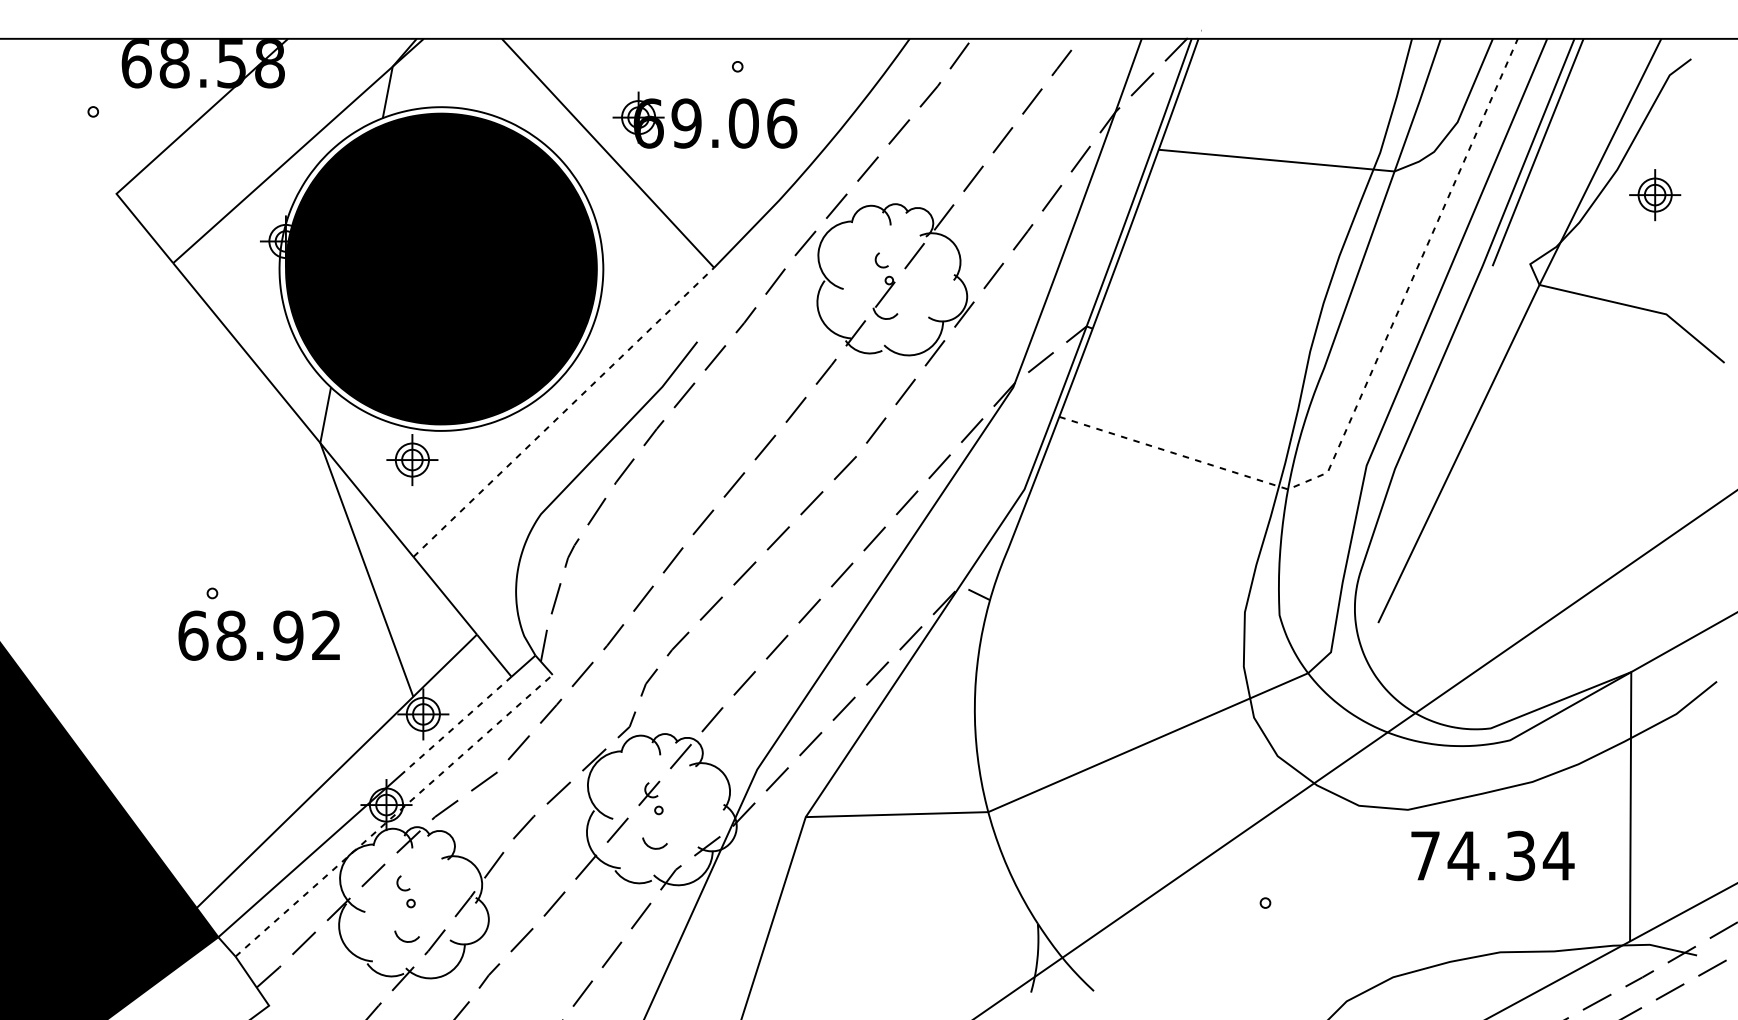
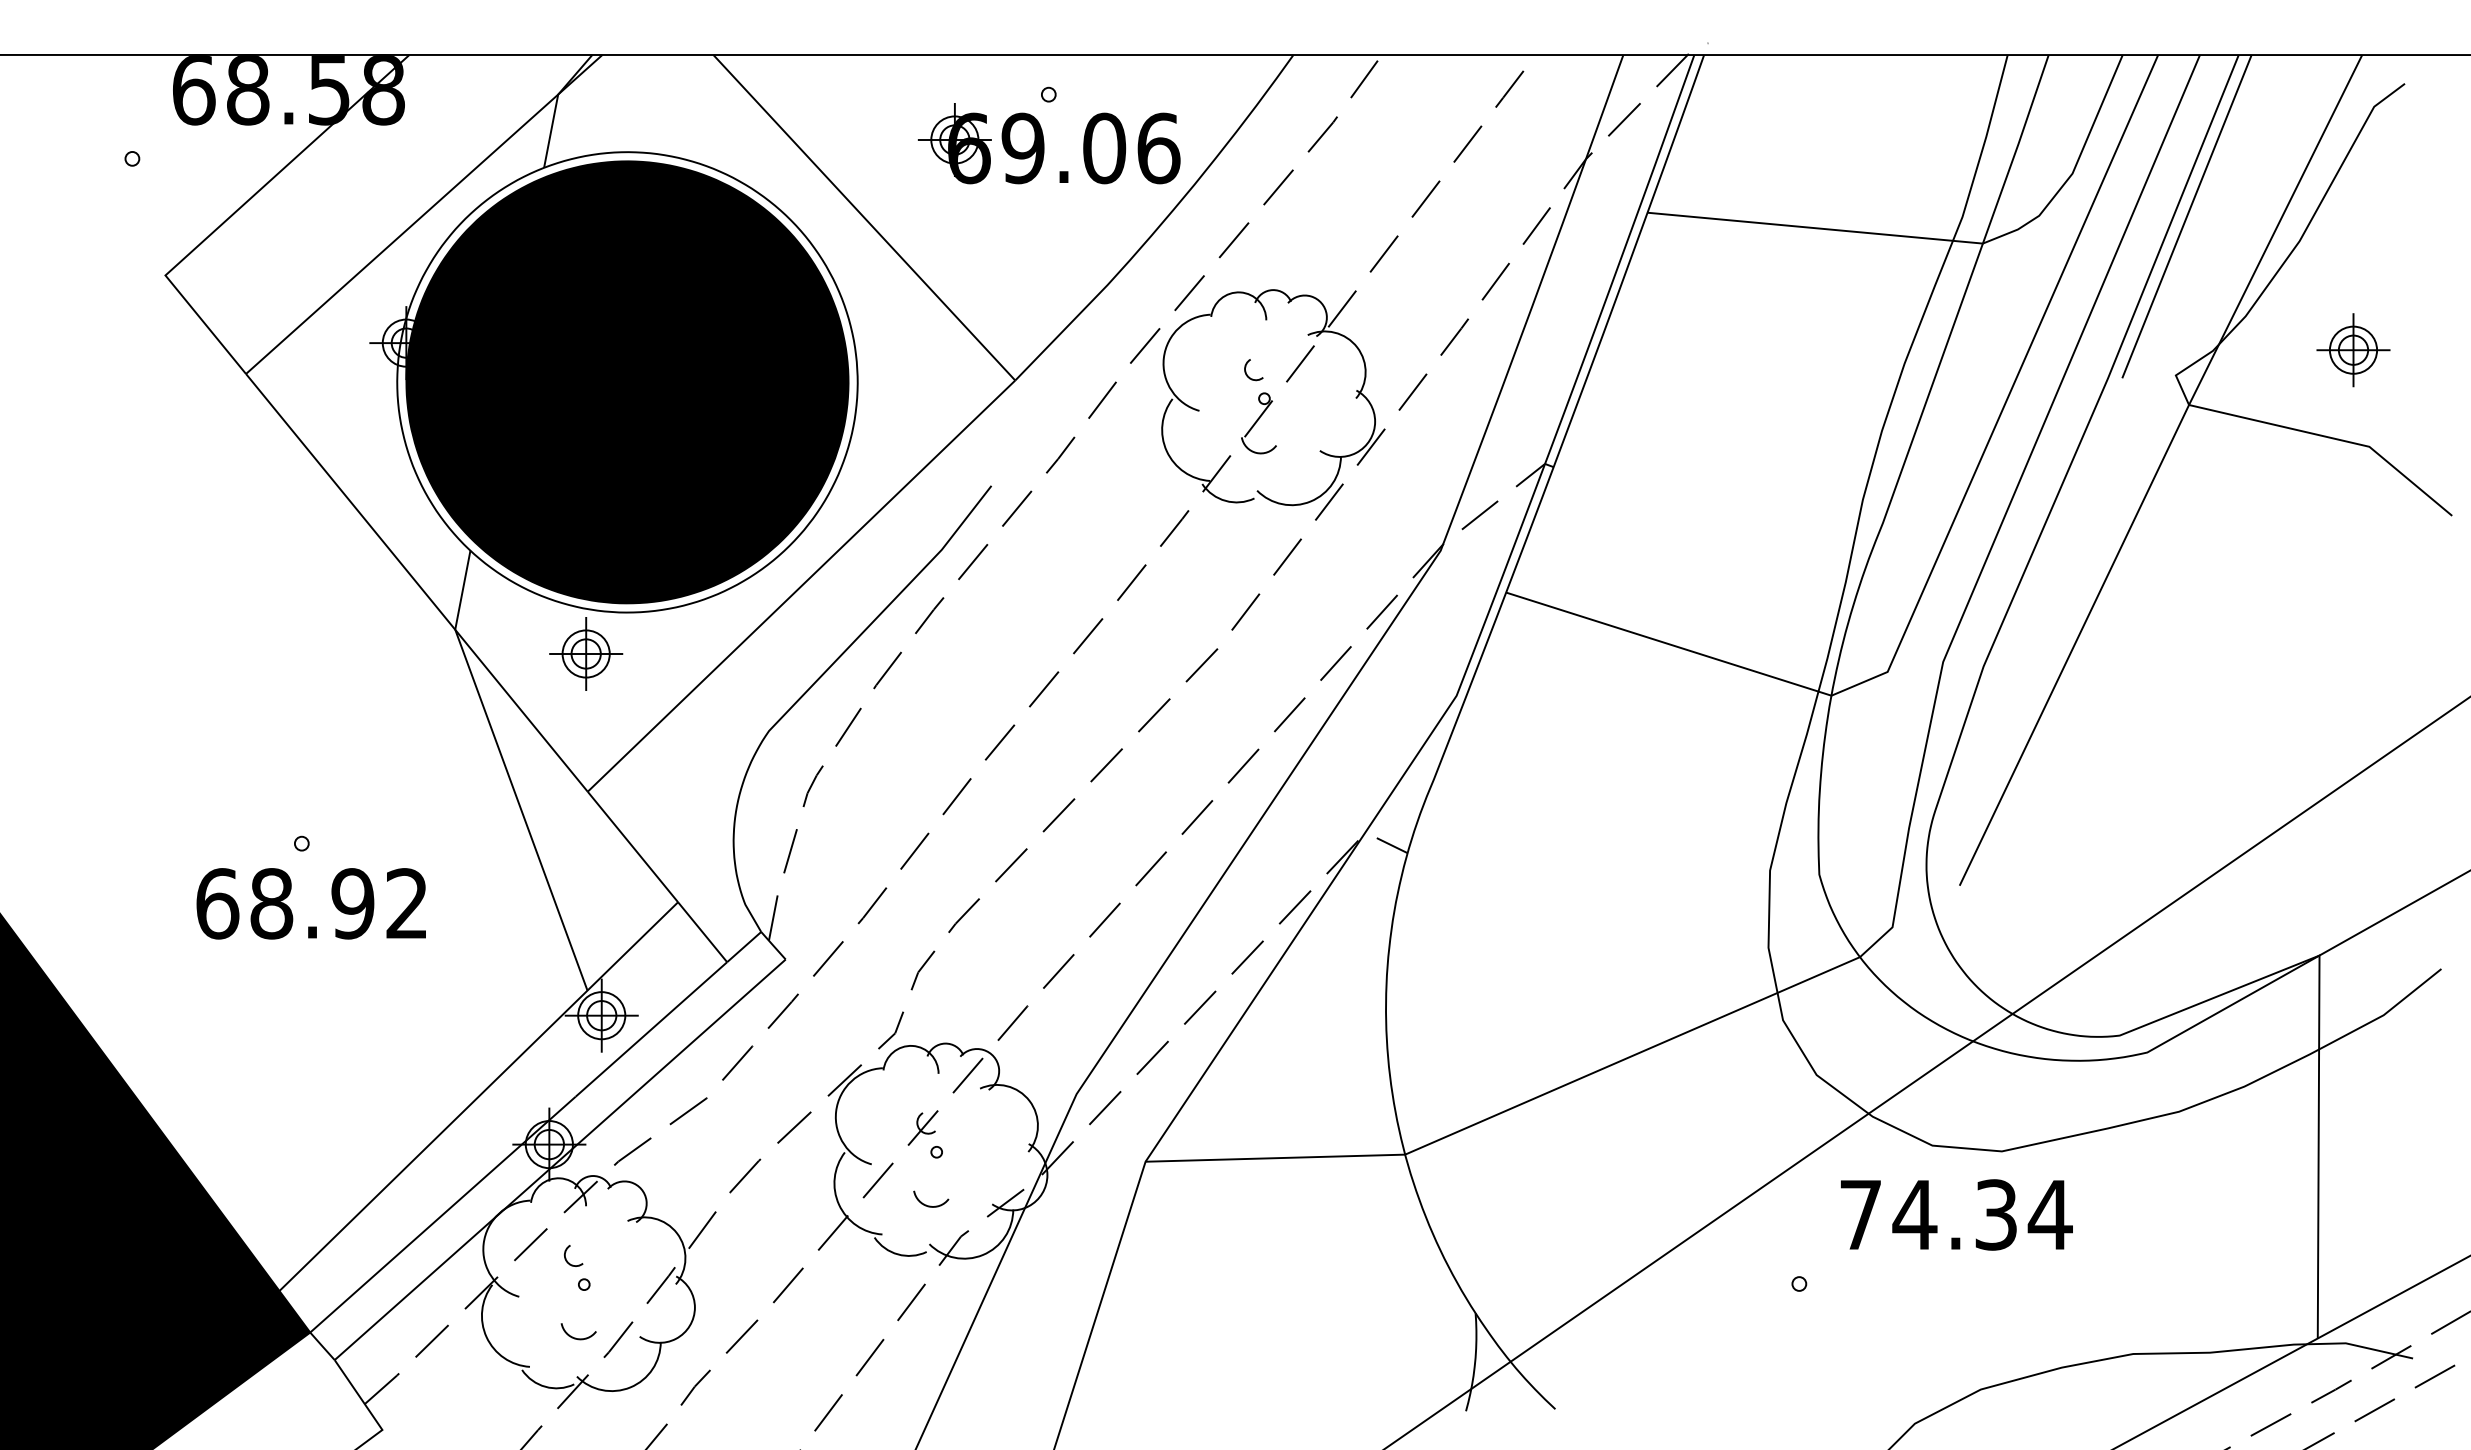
part: (704, 120) -> (1048, 143), moved
part: (1655, 195) -> (2353, 350), moved
line: (1365, 385) -> (1941, 548), dashed -> solid
line: (563, 412) -> (801, 586), dashed -> solid
text: (258, 635) -> (310, 903), moved
line: (458, 724) -> (651, 1029), dashed -> solid
line: (394, 815) -> (560, 1159), dashed -> solid
text: (1492, 855) -> (1956, 1214), moved

